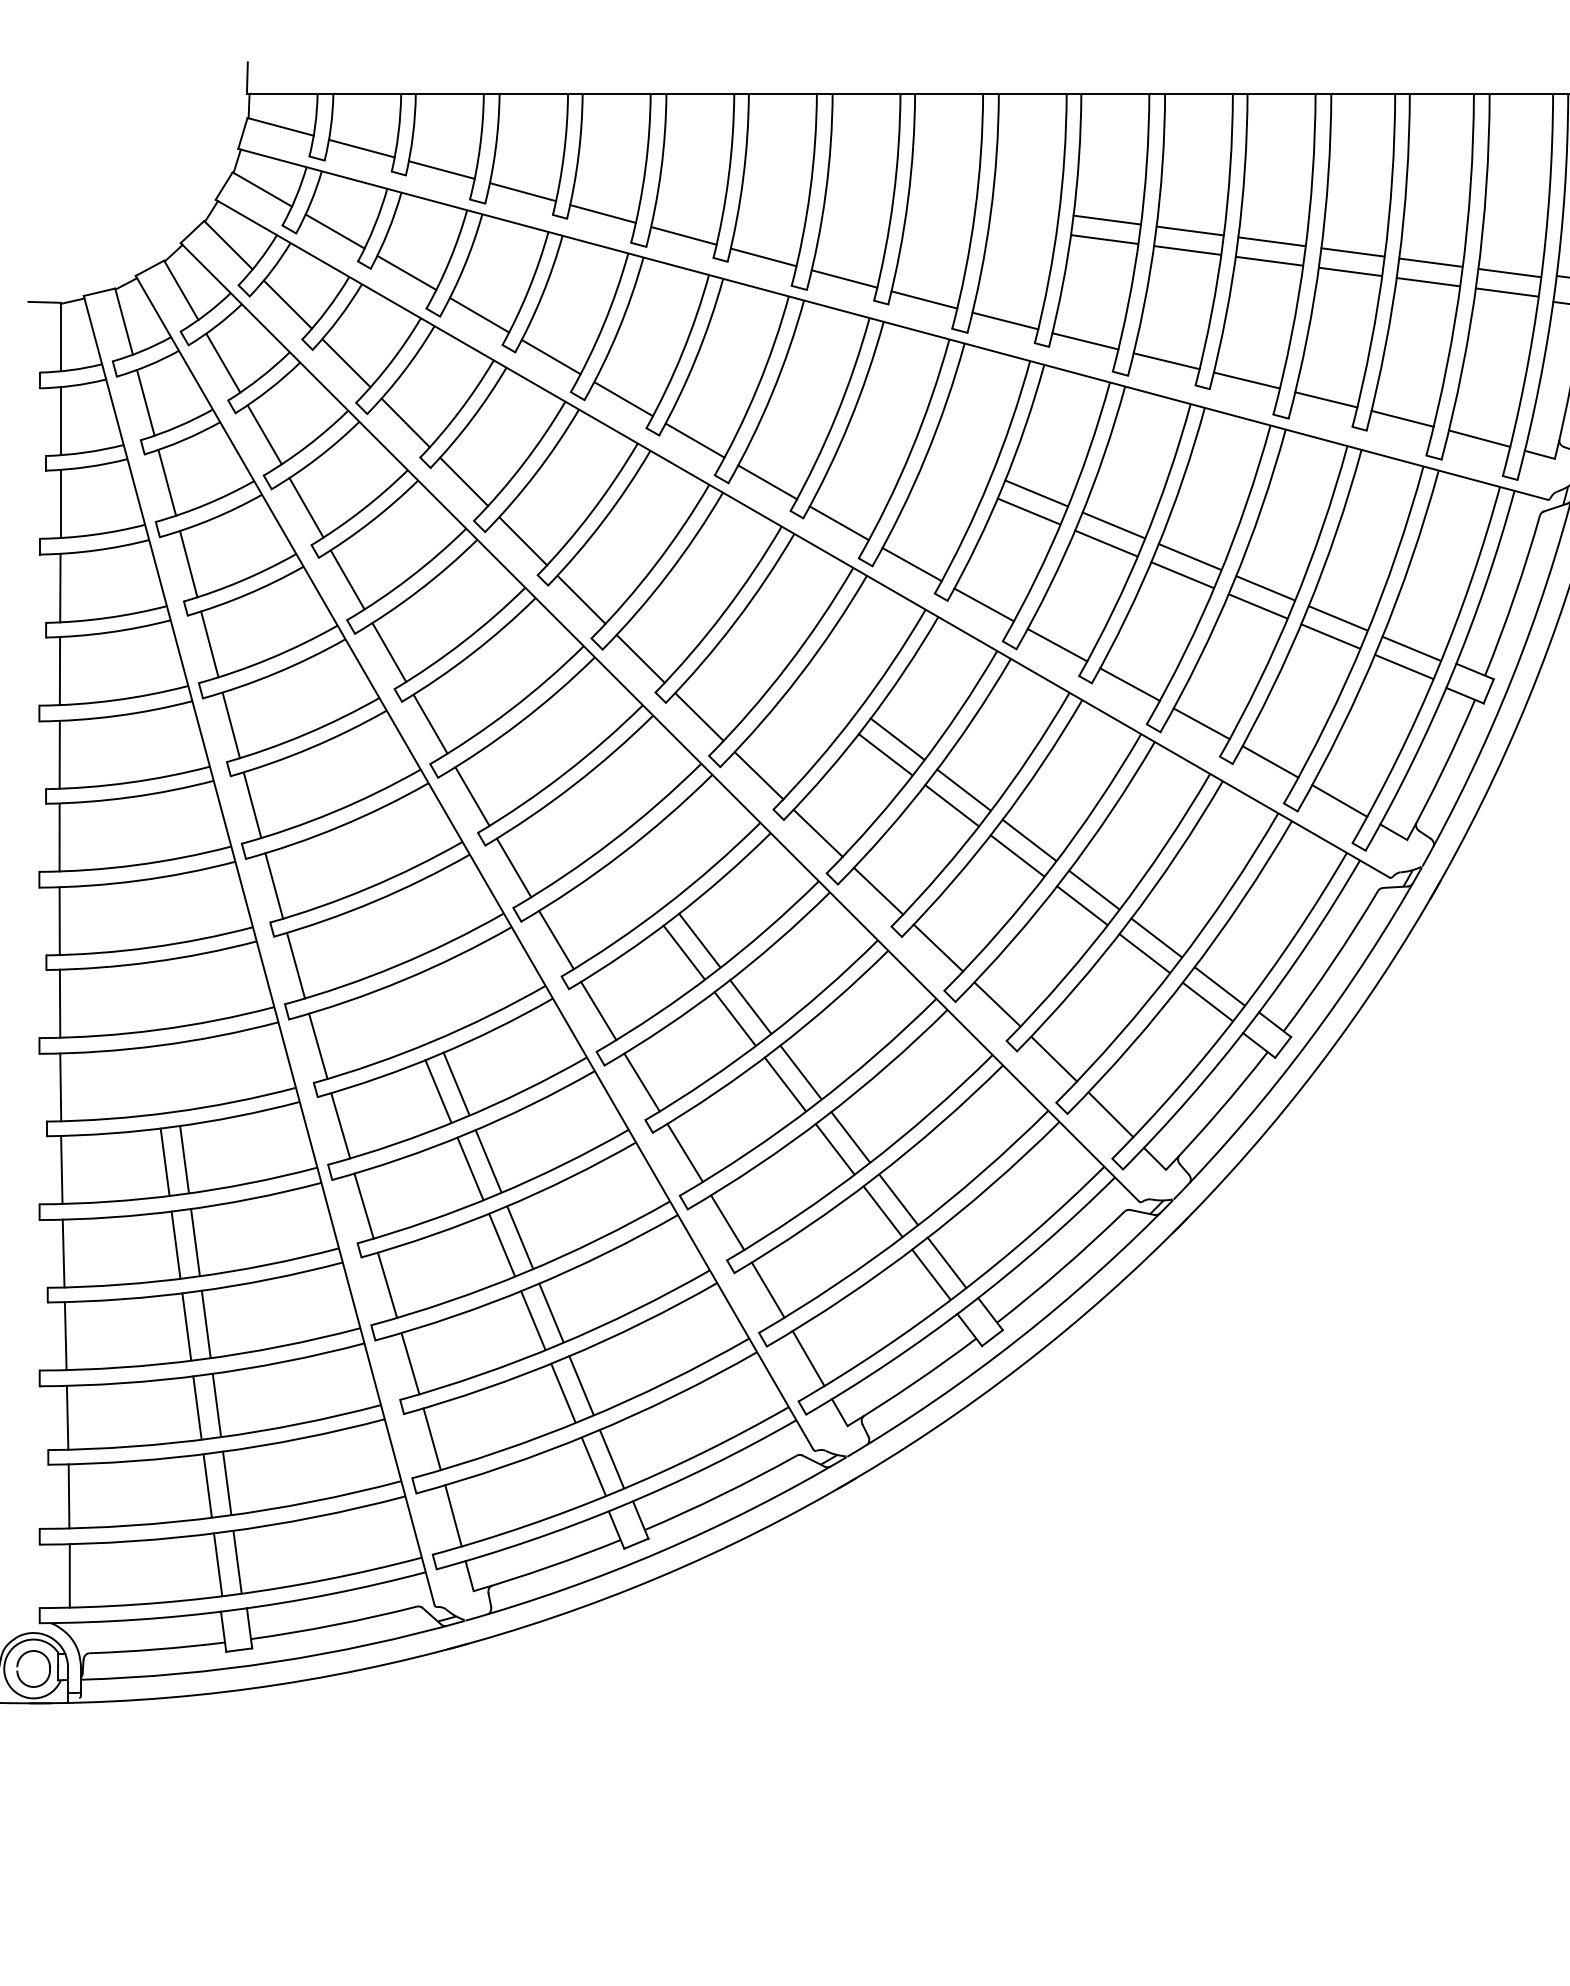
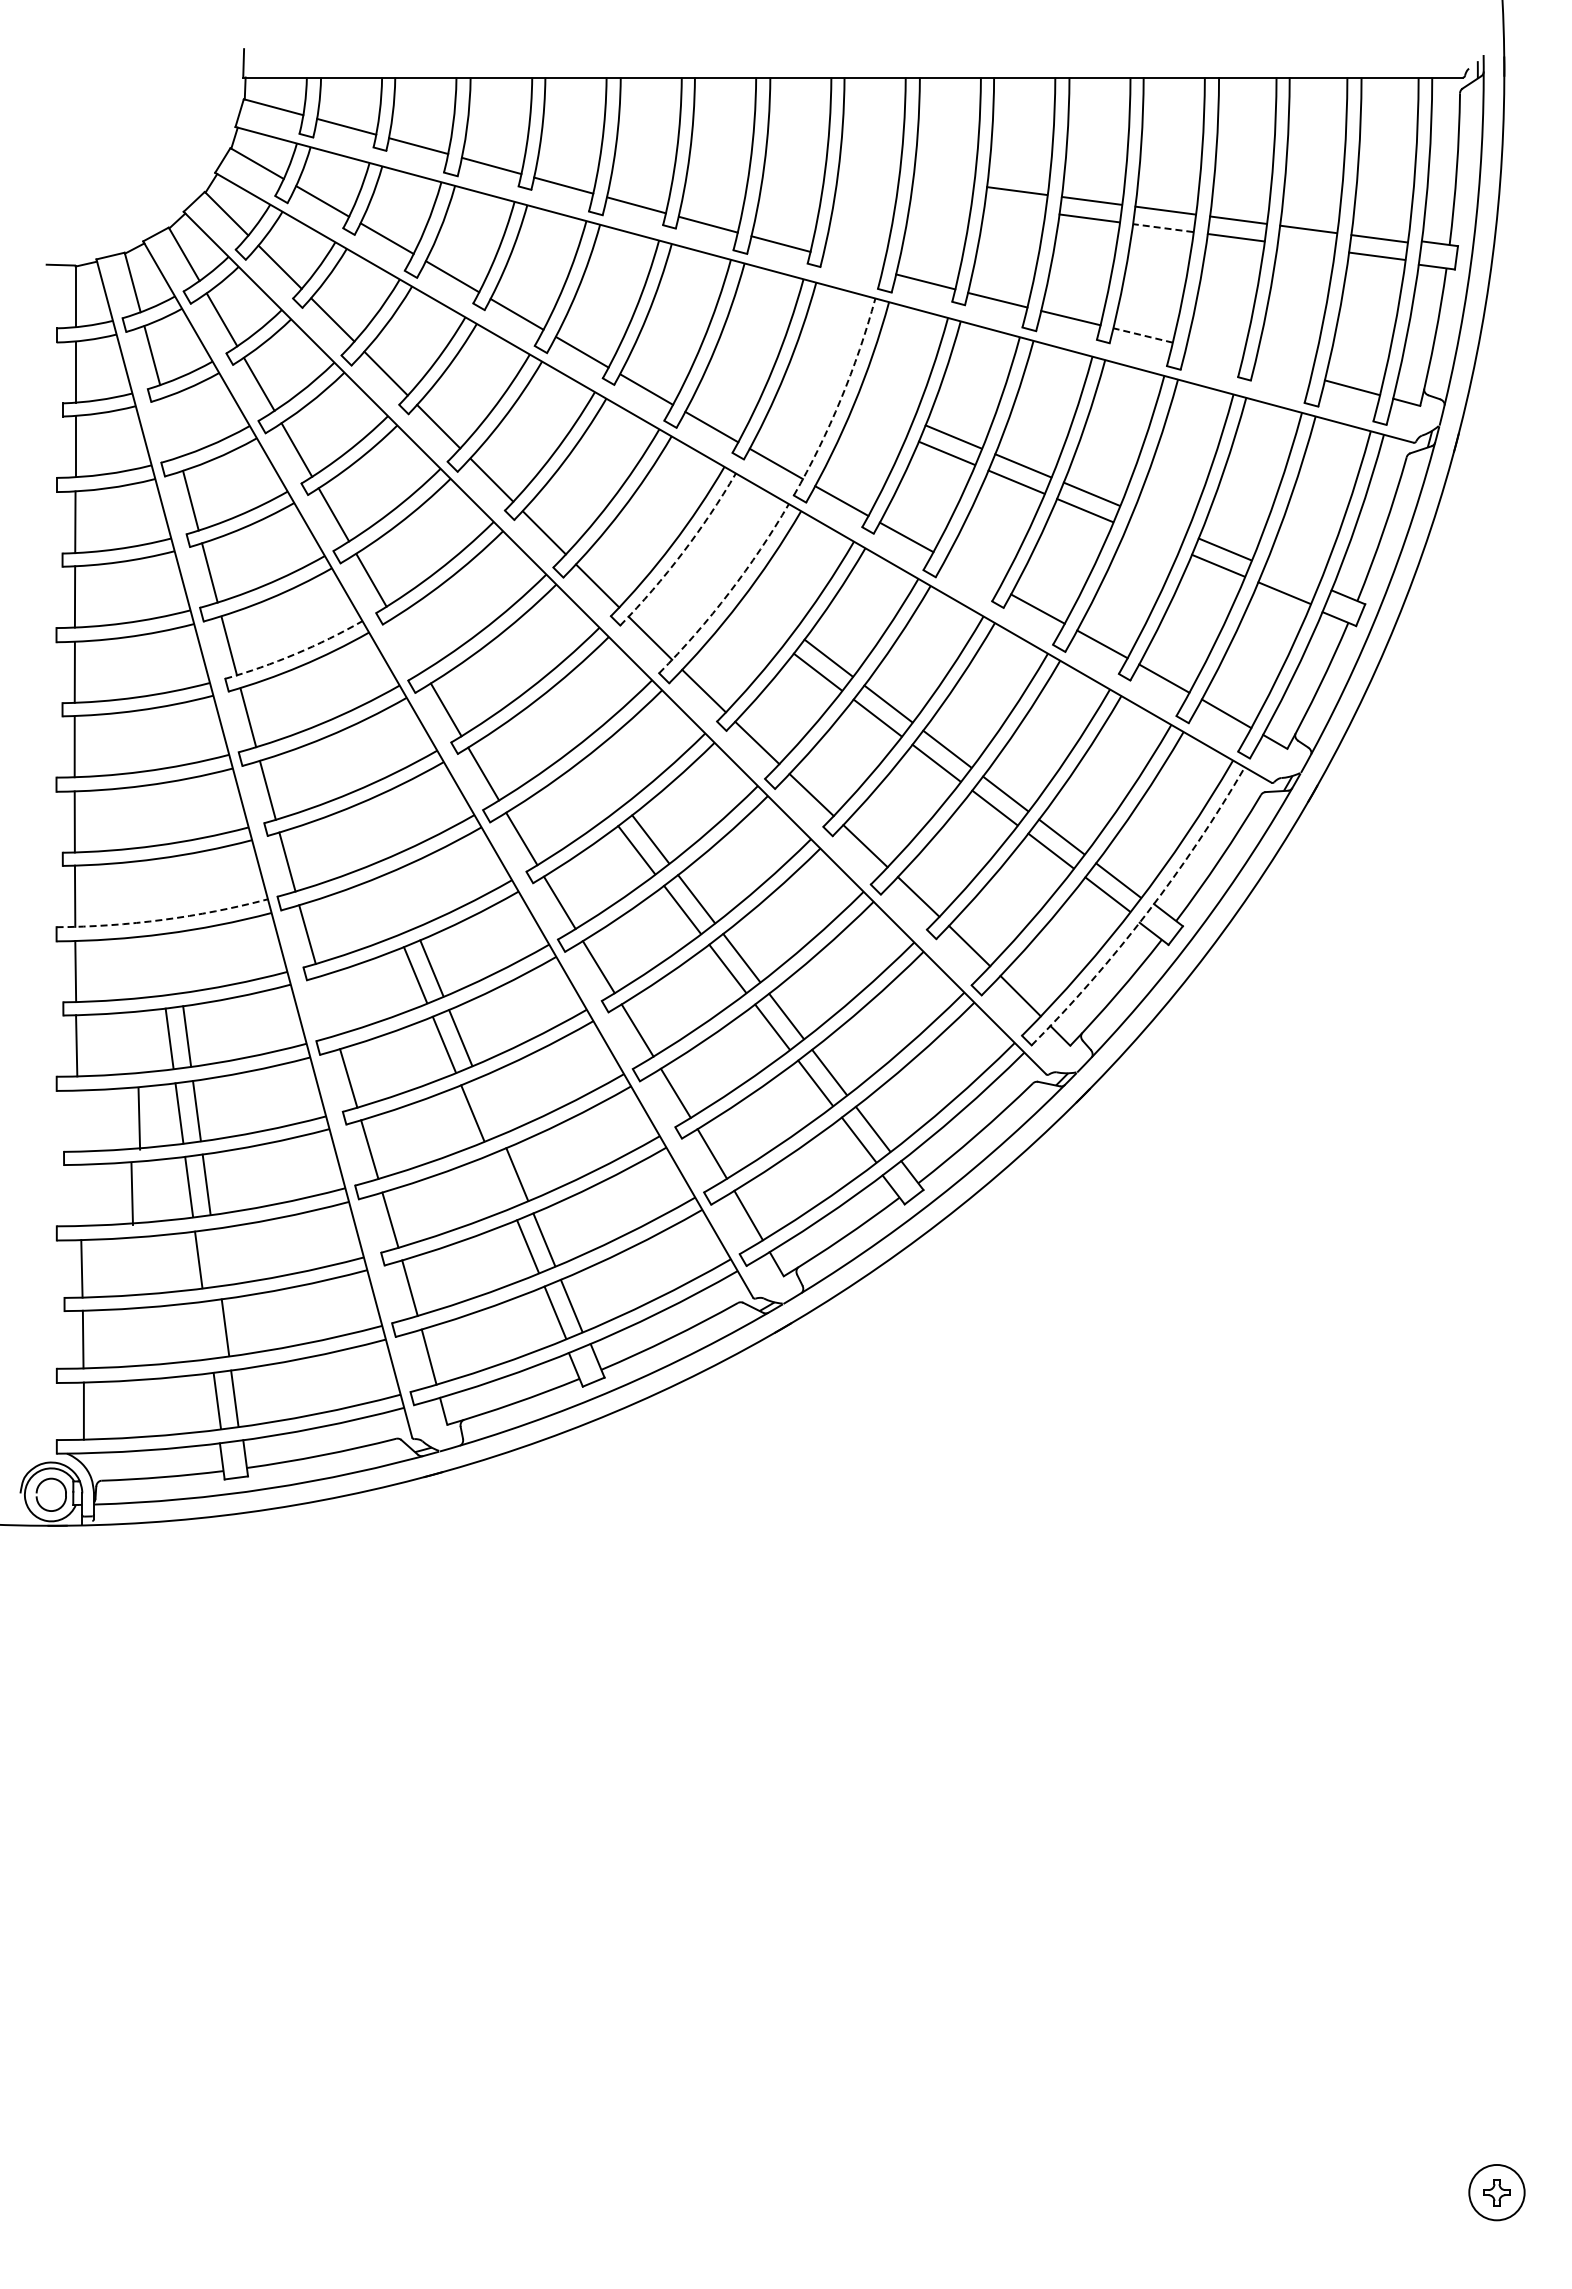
line: (1103, 239) -> (1014, 208), removed
line: (1268, 261) -> (1162, 228), solid -> dashed
line: (1427, 281) -> (1305, 246), removed
line: (923, 299) -> (852, 262), removed
line: (1247, 380) -> (1143, 335), solid -> dashed
line: (1326, 399) -> (1214, 352), removed
line: (1402, 418) -> (1283, 369), removed
arc: (910, 451) -> (840, 399), solid -> dashed
line: (167, 482) -> (171, 427), removed
line: (1265, 588) -> (1159, 522), removed
line: (1257, 606) -> (1152, 538), removed
arc: (735, 622) -> (682, 553), solid -> dashed
line: (1057, 645) -> (972, 573), removed
line: (1411, 648) -> (1291, 576), removed
arc: (787, 666) -> (729, 592), solid -> dashed
line: (430, 723) -> (408, 644), removed
arc: (304, 735) -> (295, 654), solid -> dashed
arc: (1251, 1022) -> (1147, 913), solid -> dashed
arc: (158, 1029) -> (163, 919), solid -> dashed
line: (340, 1125) -> (327, 1005), removed
line: (519, 1237) -> (488, 1106), removed
line: (63, 1252) -> (139, 1118), moved
line: (532, 1319) -> (500, 1180), removed
line: (64, 1335) -> (131, 1193), moved
line: (217, 1405) -> (216, 1257), removed
line: (207, 1485) -> (207, 1329), removed

